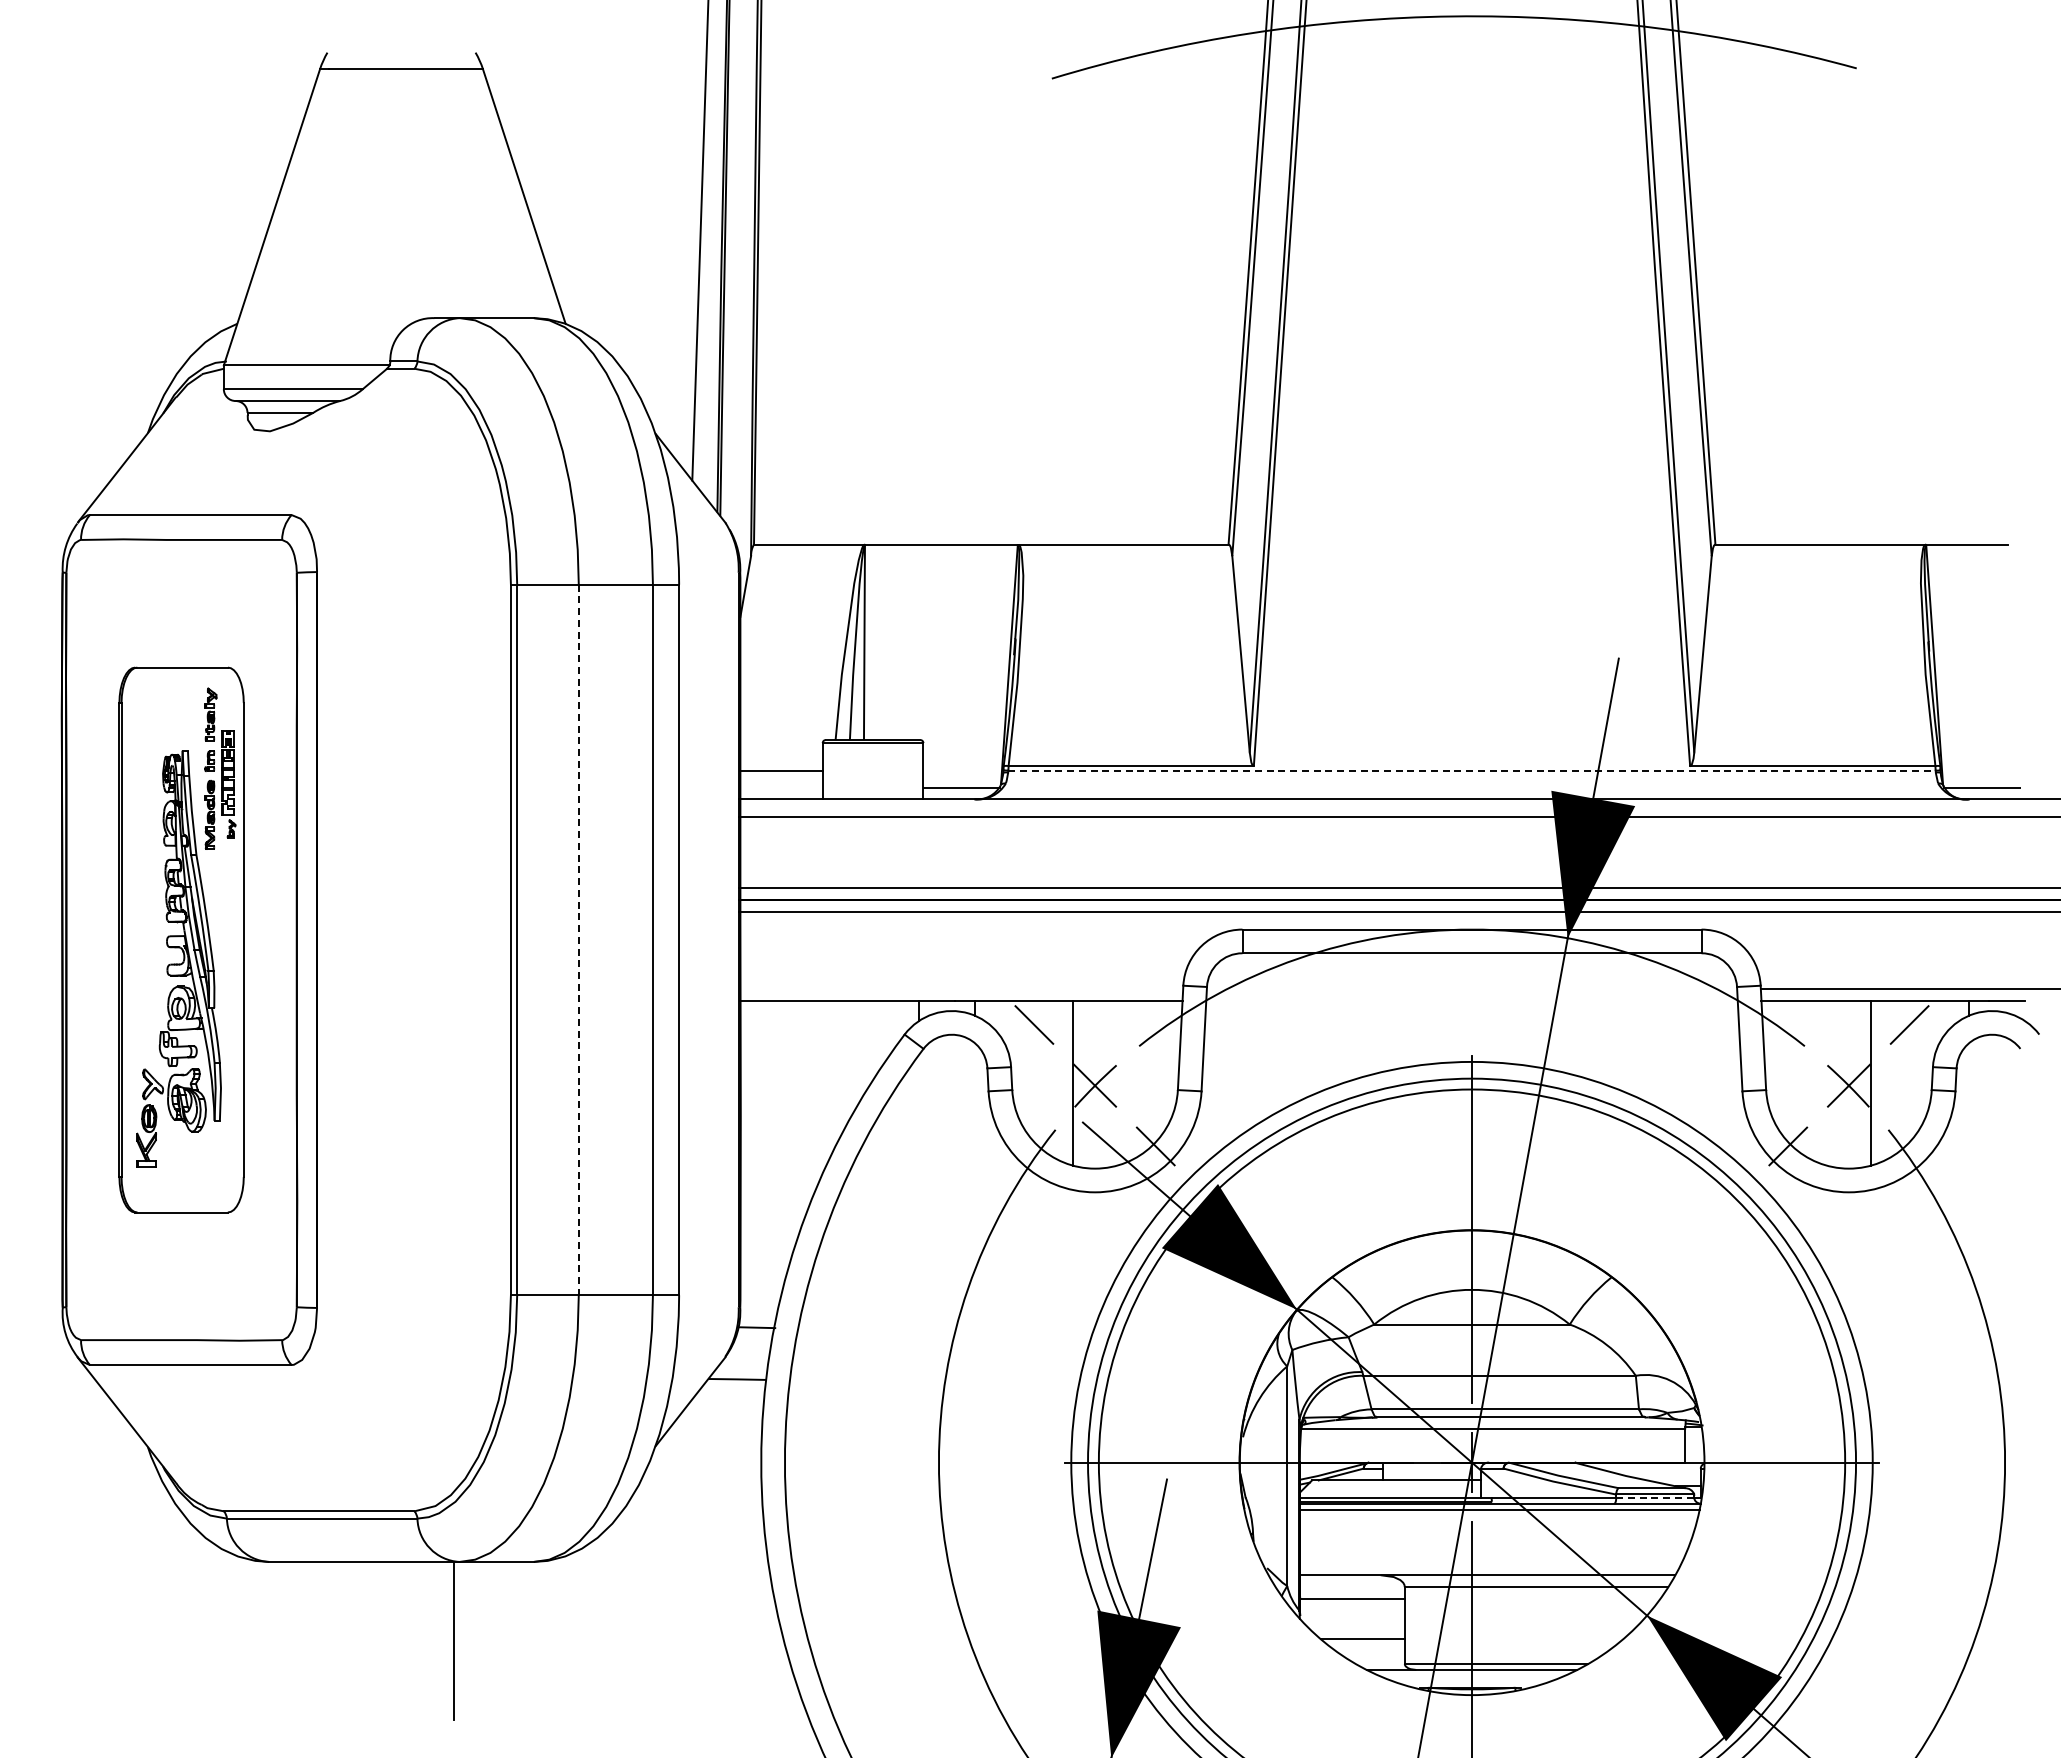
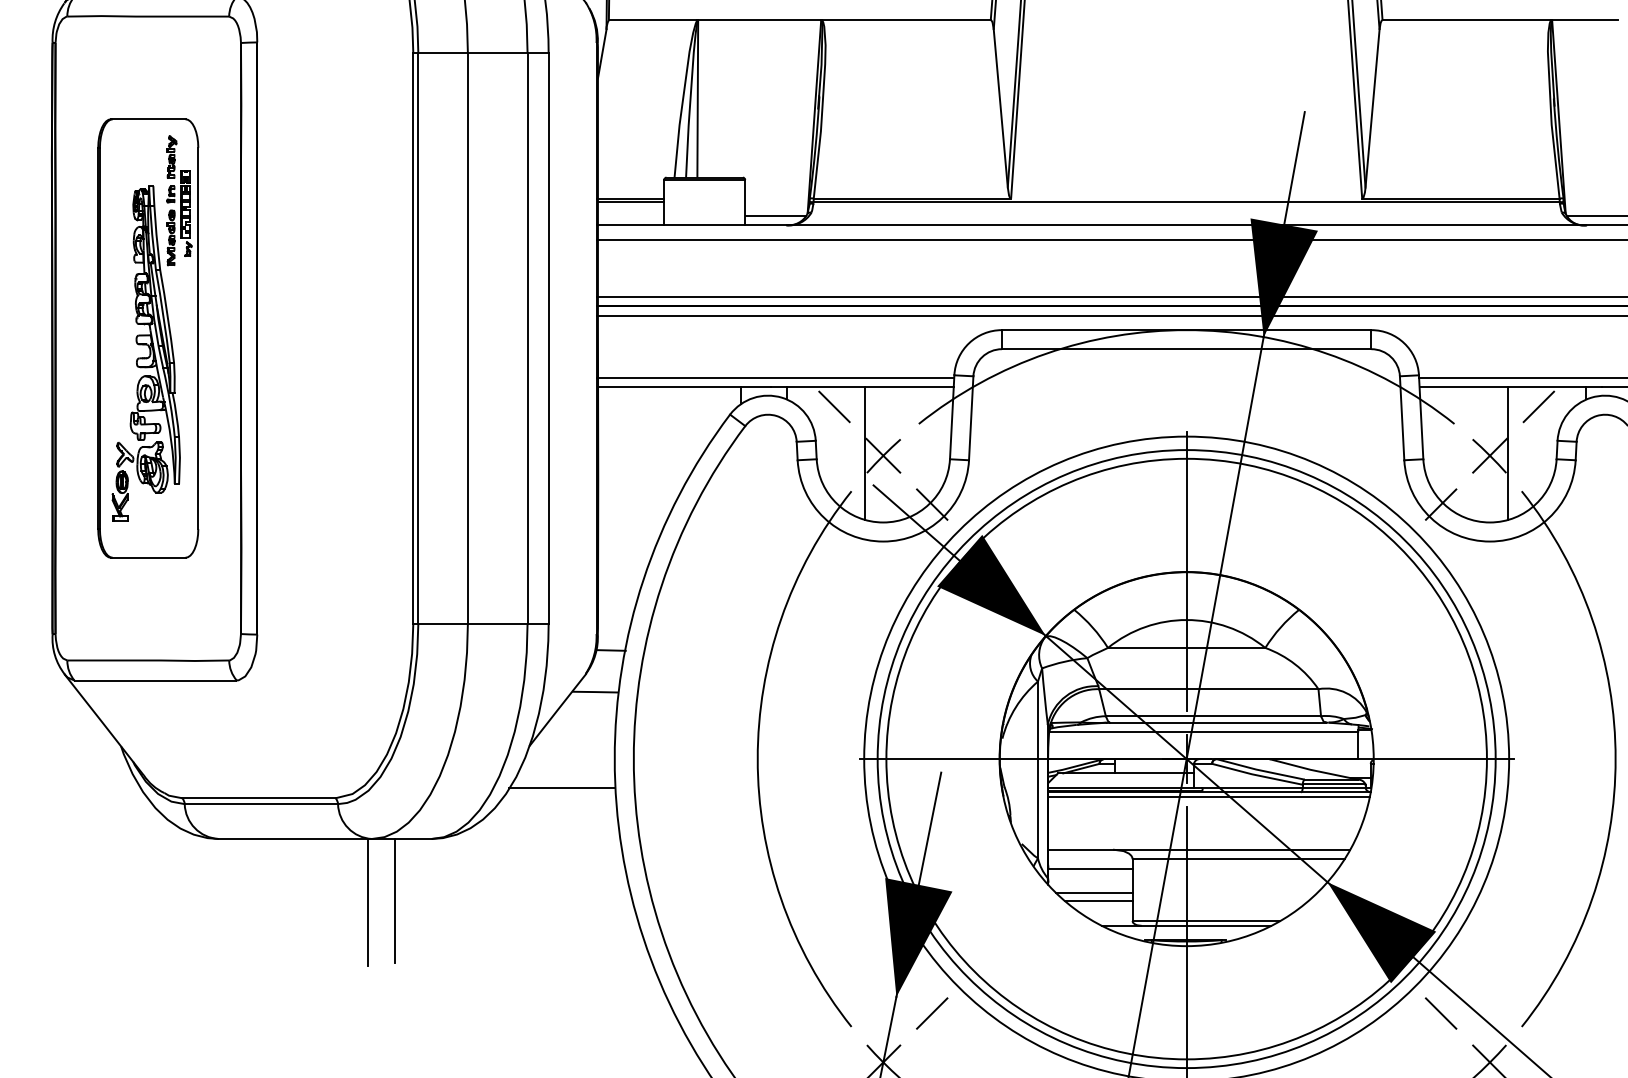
line: (780, 766) -> (630, 198), added
line: (1472, 770) -> (1187, 202), dashed -> solid
line: (578, 940) -> (467, 338), dashed -> solid
line: (961, 988) -> (775, 377), added
line: (695, 1498) -> (561, 787), added
line: (1655, 1498) -> (1334, 787), dashed -> solid
line: (1356, 1629) -> (1093, 893), added
line: (488, 1638) -> (395, 900), added

